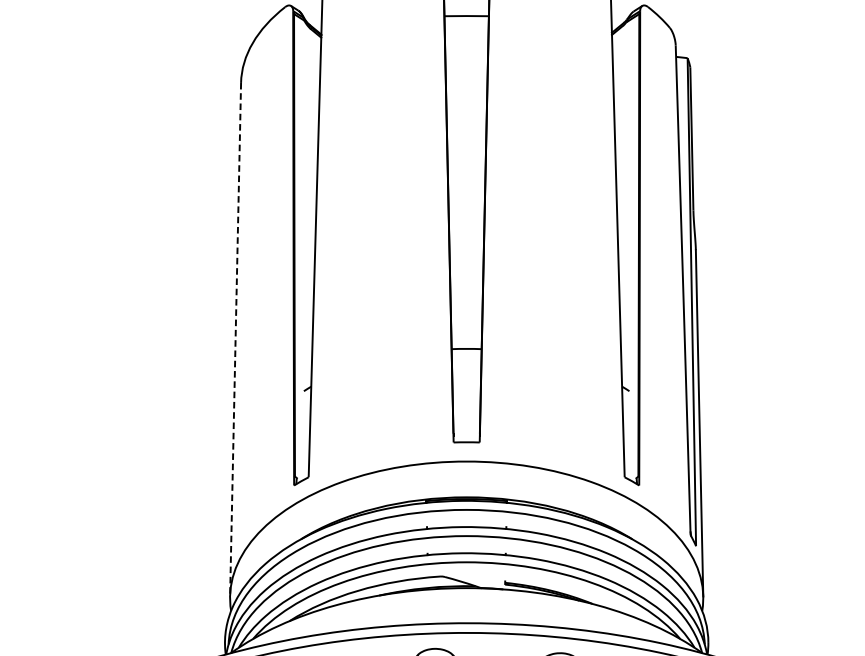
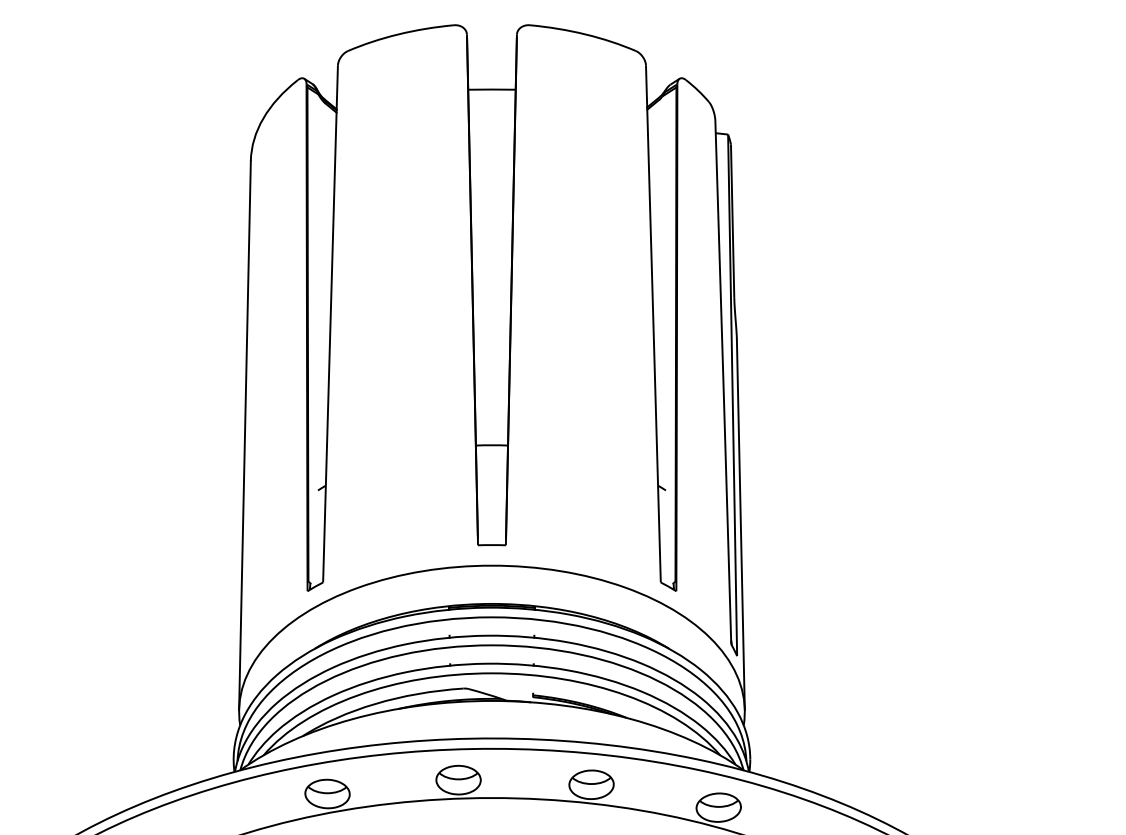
line: (235, 339) -> (244, 435), dashed -> solid

